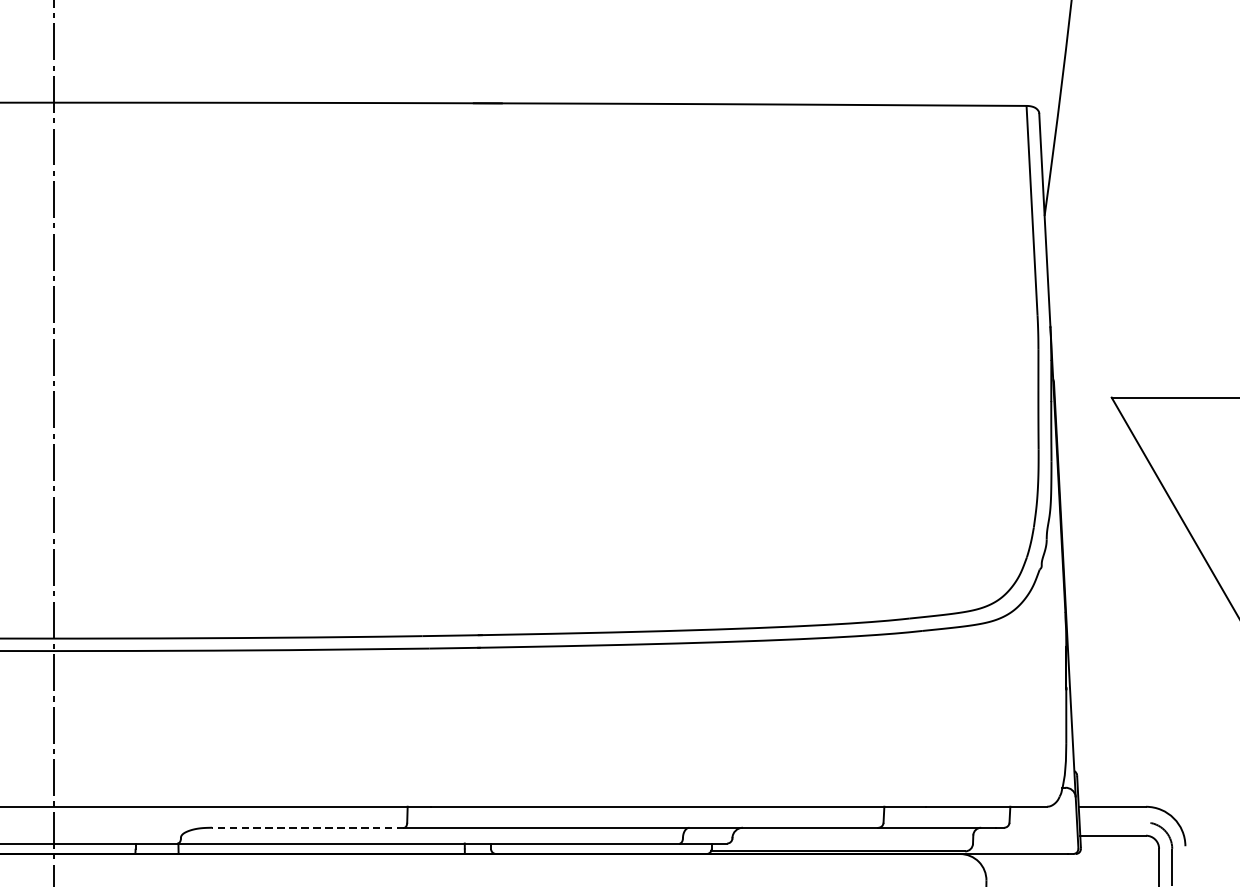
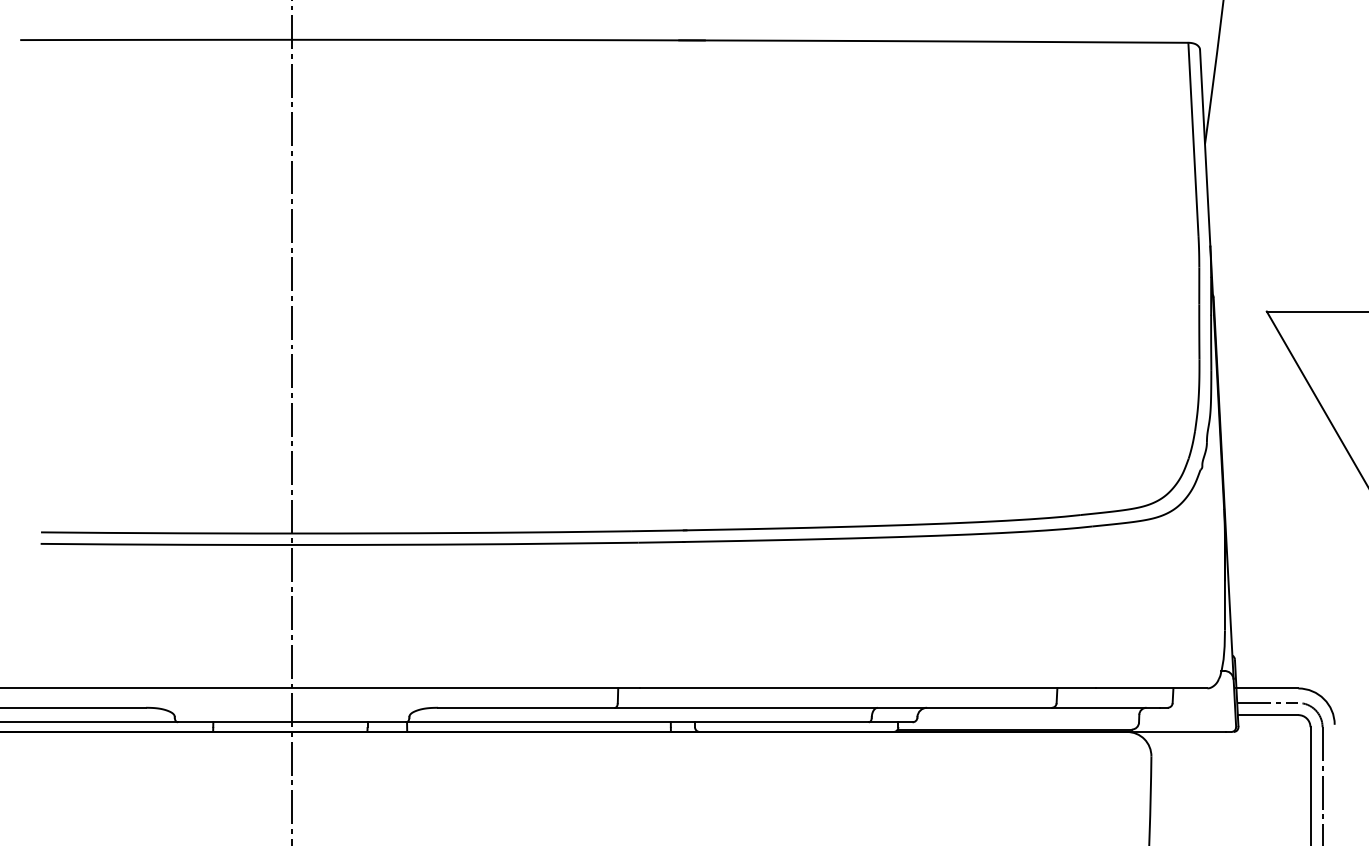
line: (1112, 823) -> (1267, 703), added
line: (308, 827) -> (526, 707), dashed -> solid

